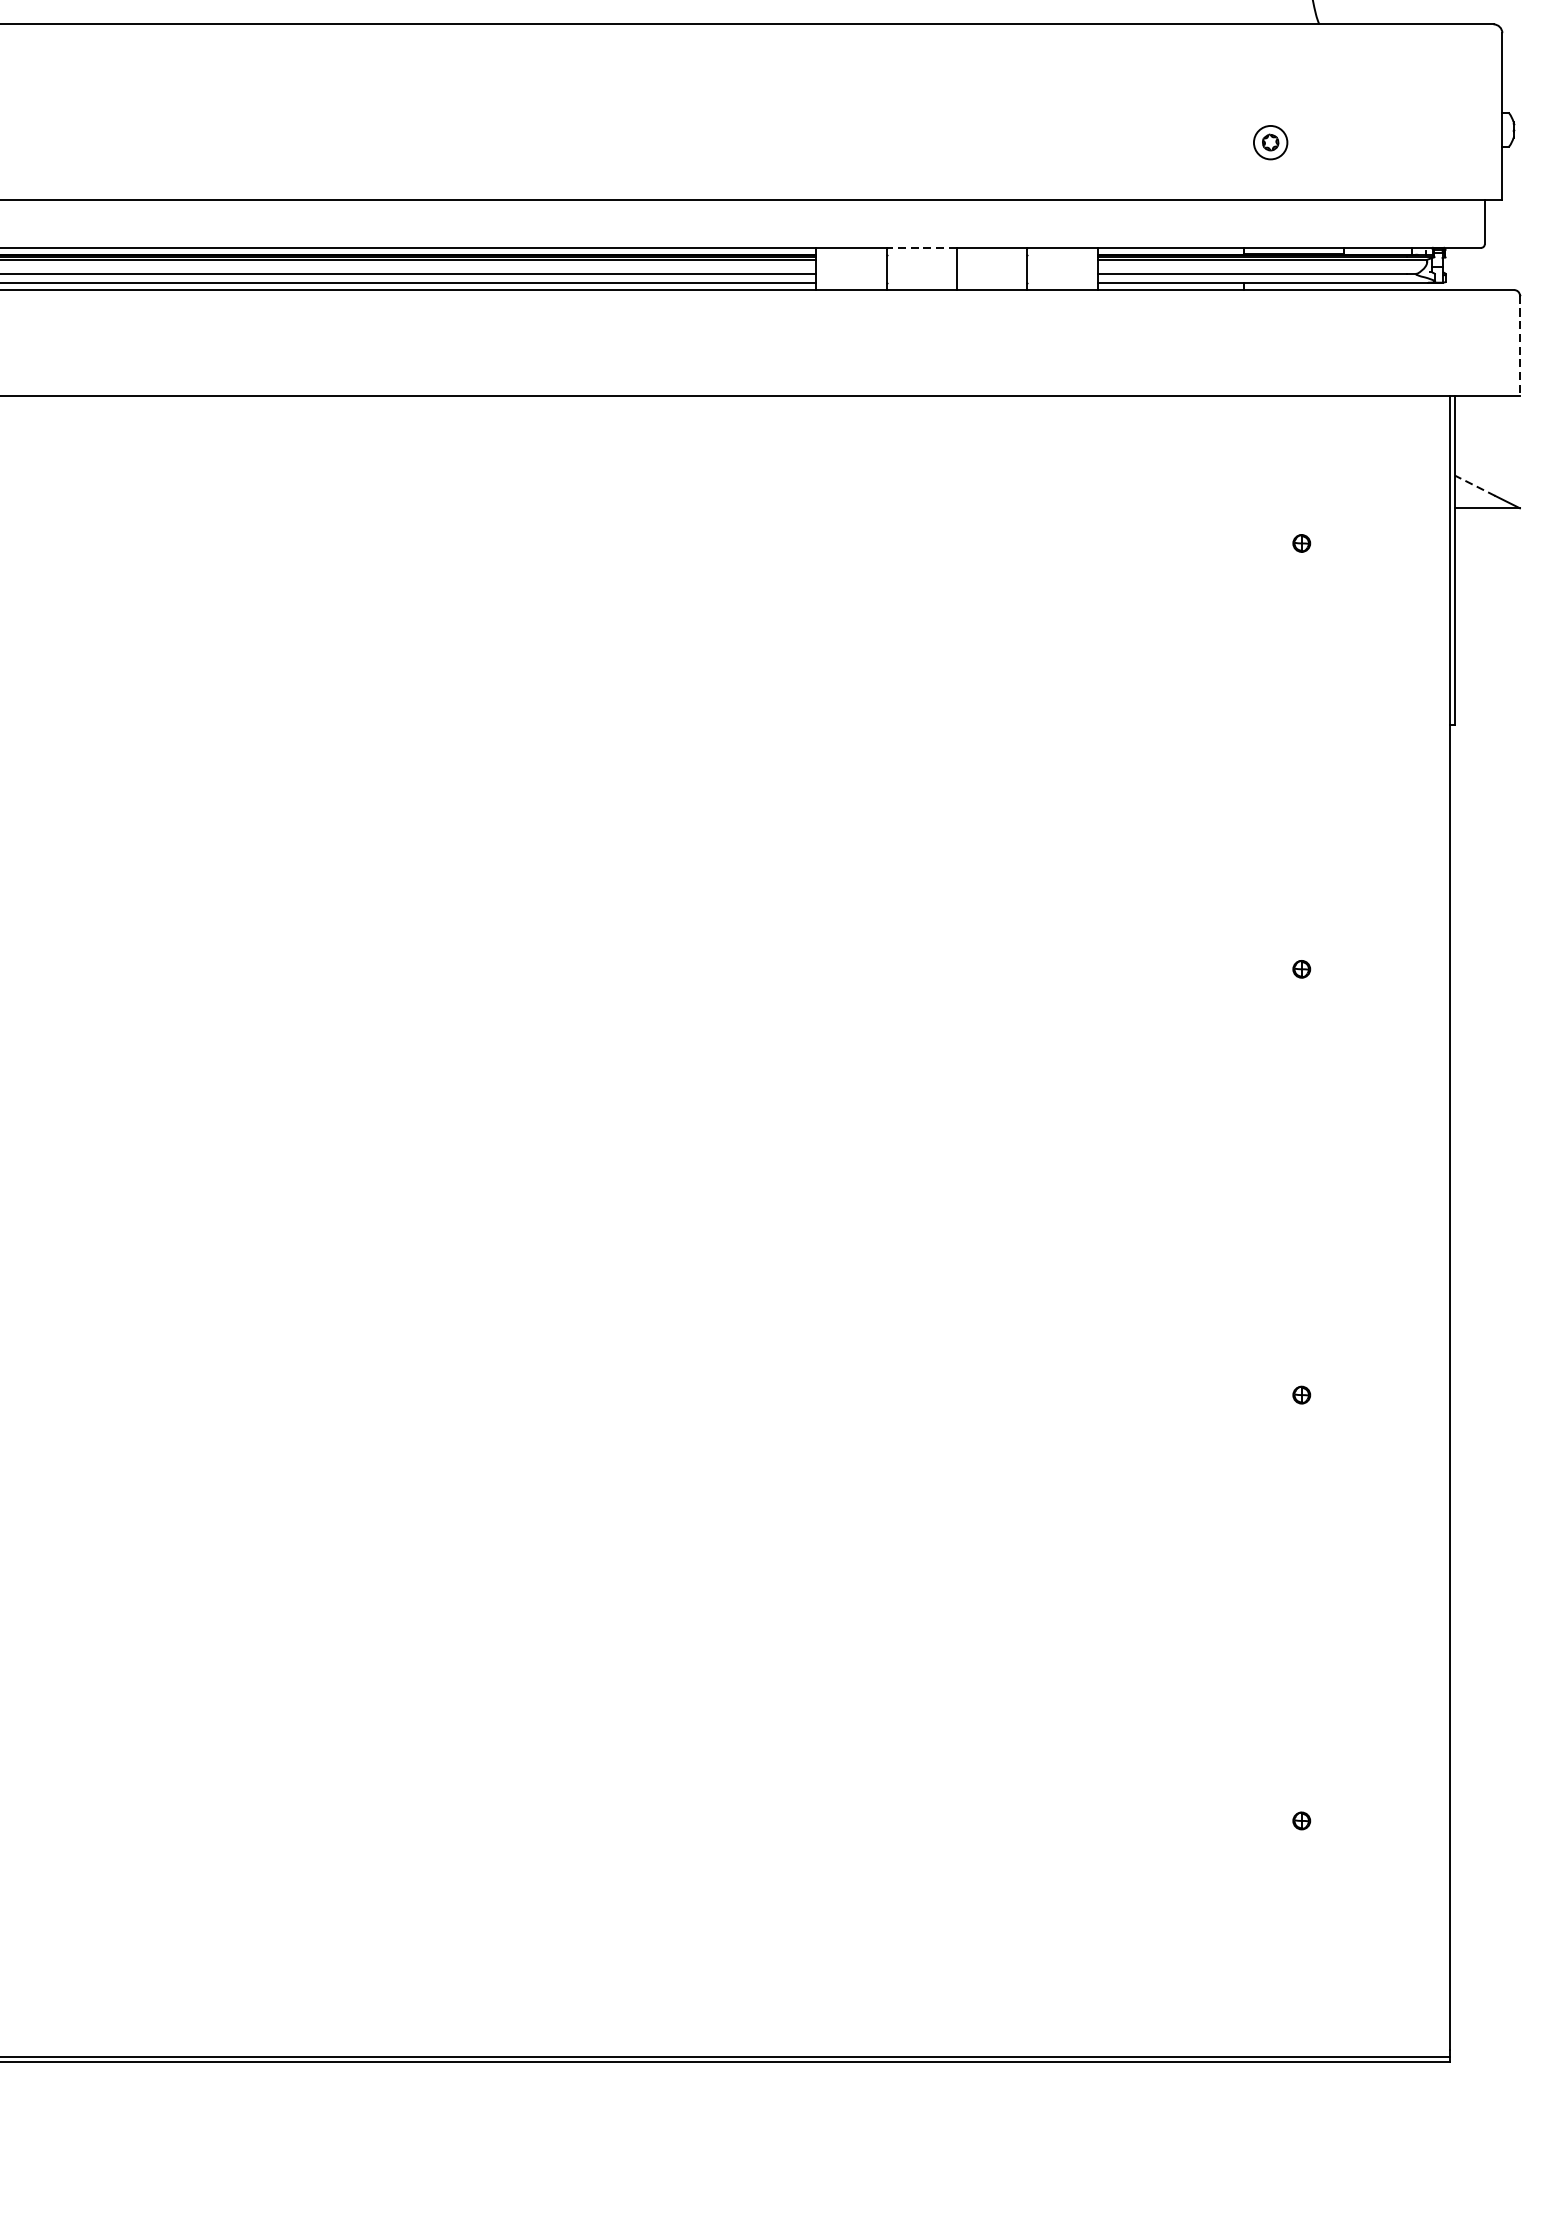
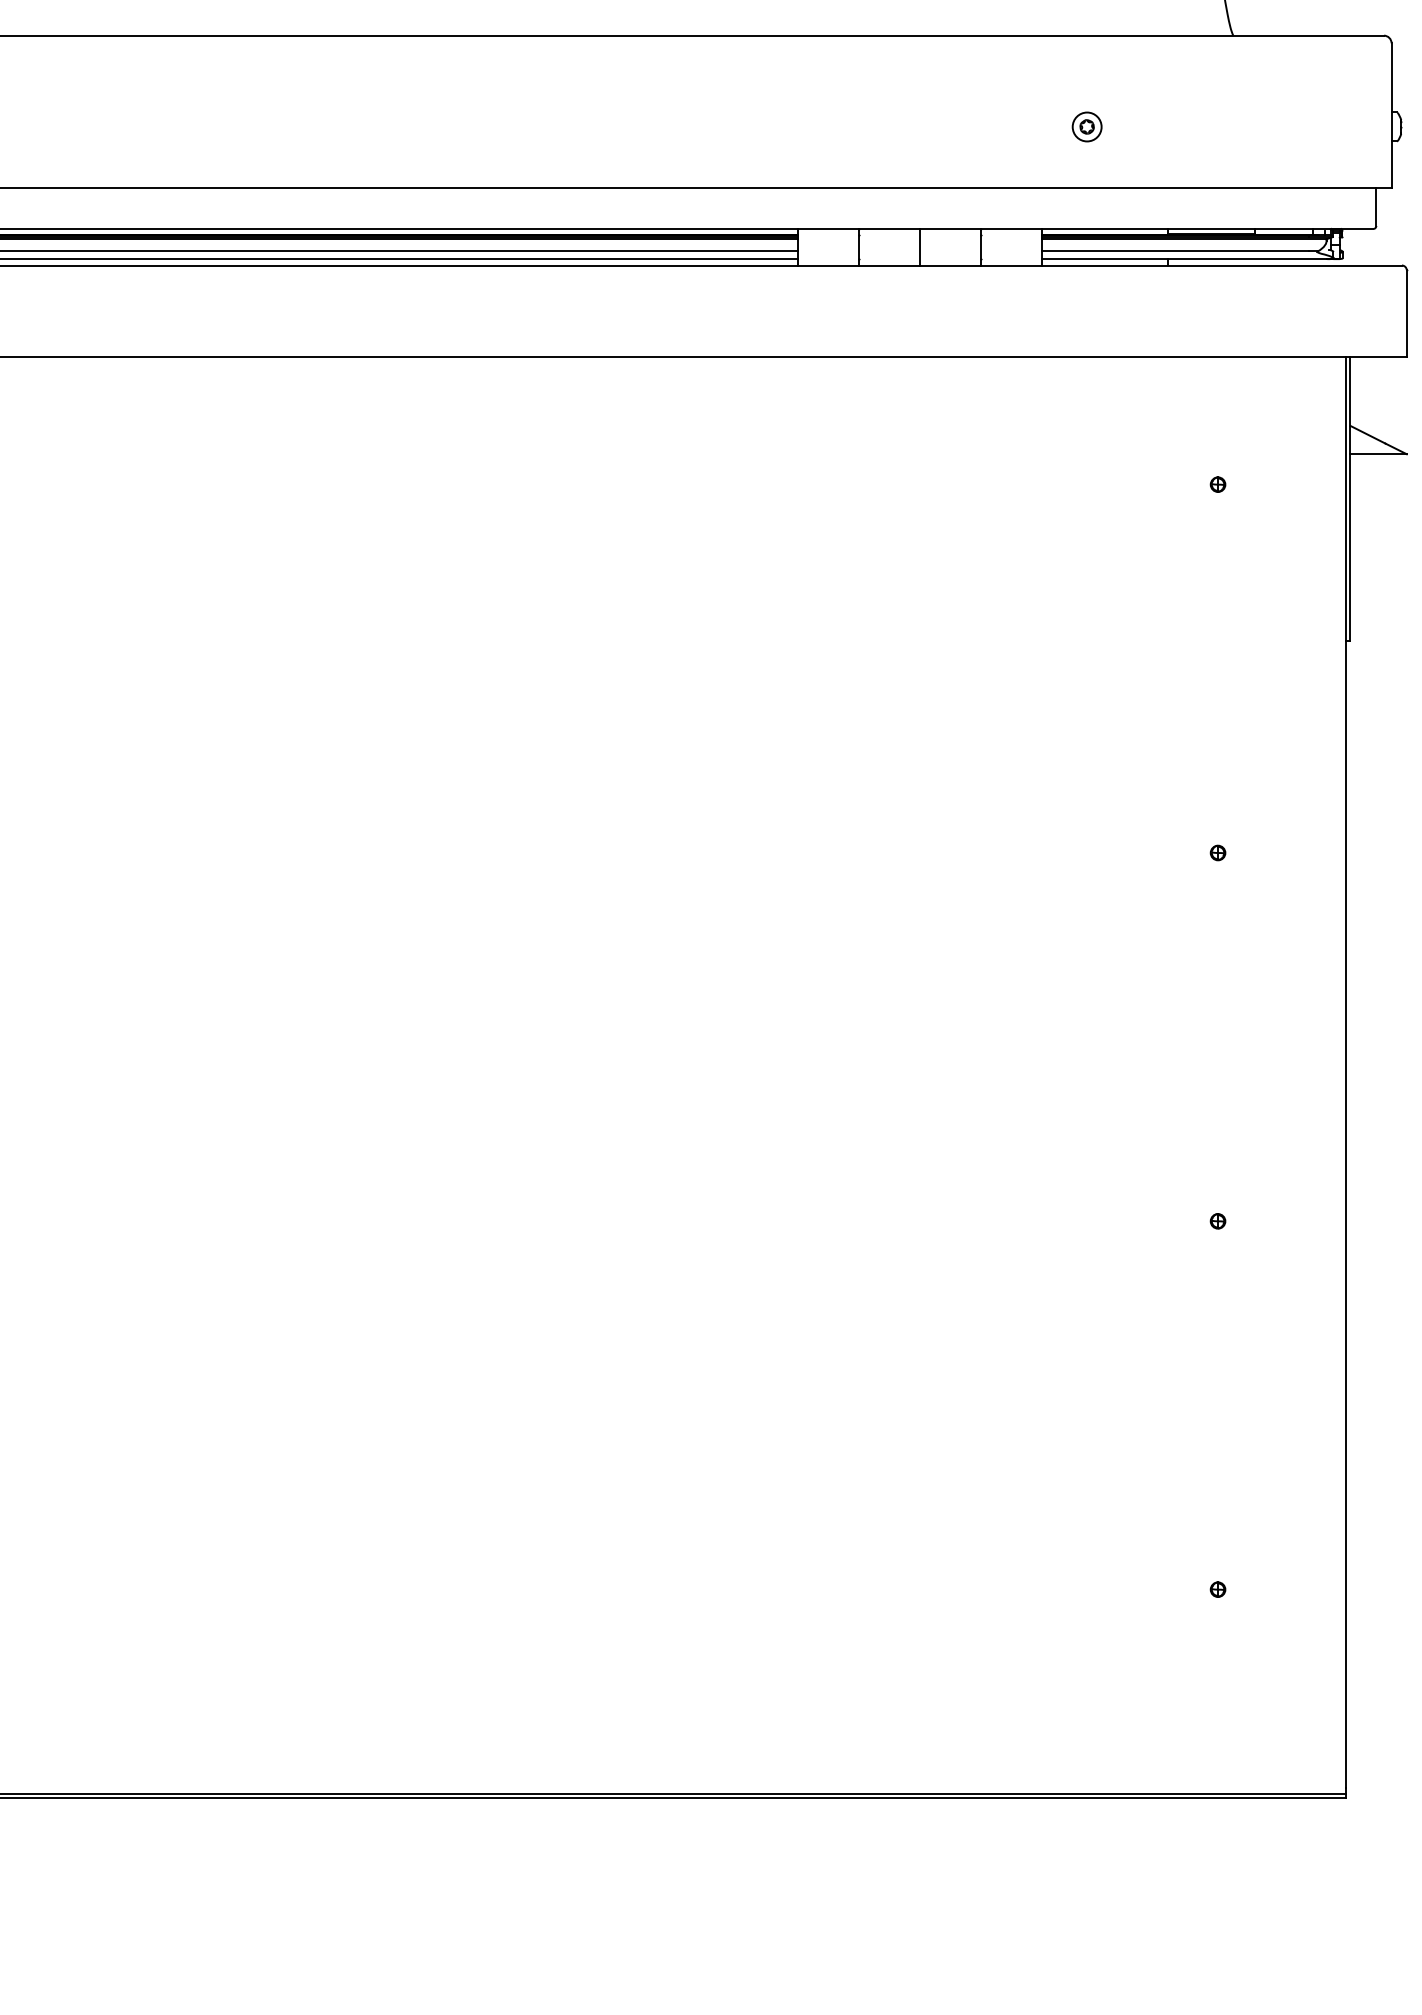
part: (1269, 142) -> (1086, 126), moved
line: (920, 247) -> (888, 228), dashed -> solid
line: (1519, 346) -> (1406, 314), dashed -> solid
line: (1474, 485) -> (1367, 434), dashed -> solid

